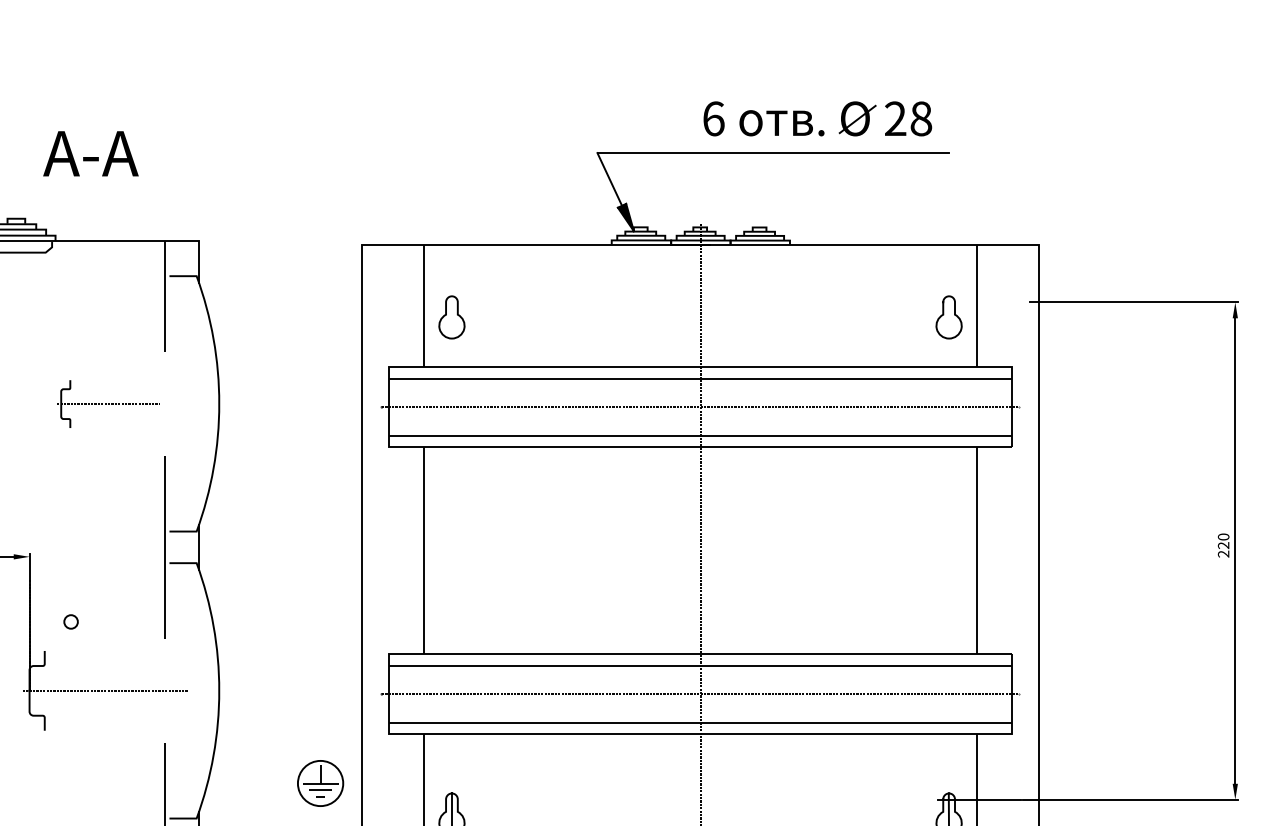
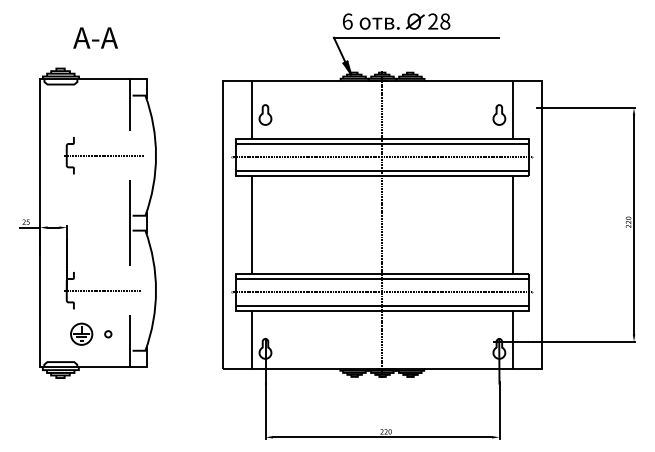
part: (817, 118) -> (396, 21), moved
part: (107, 403) -> (103, 155), size x1.67
part: (71, 622) -> (108, 334), moved
part: (320, 781) -> (81, 333), moved

